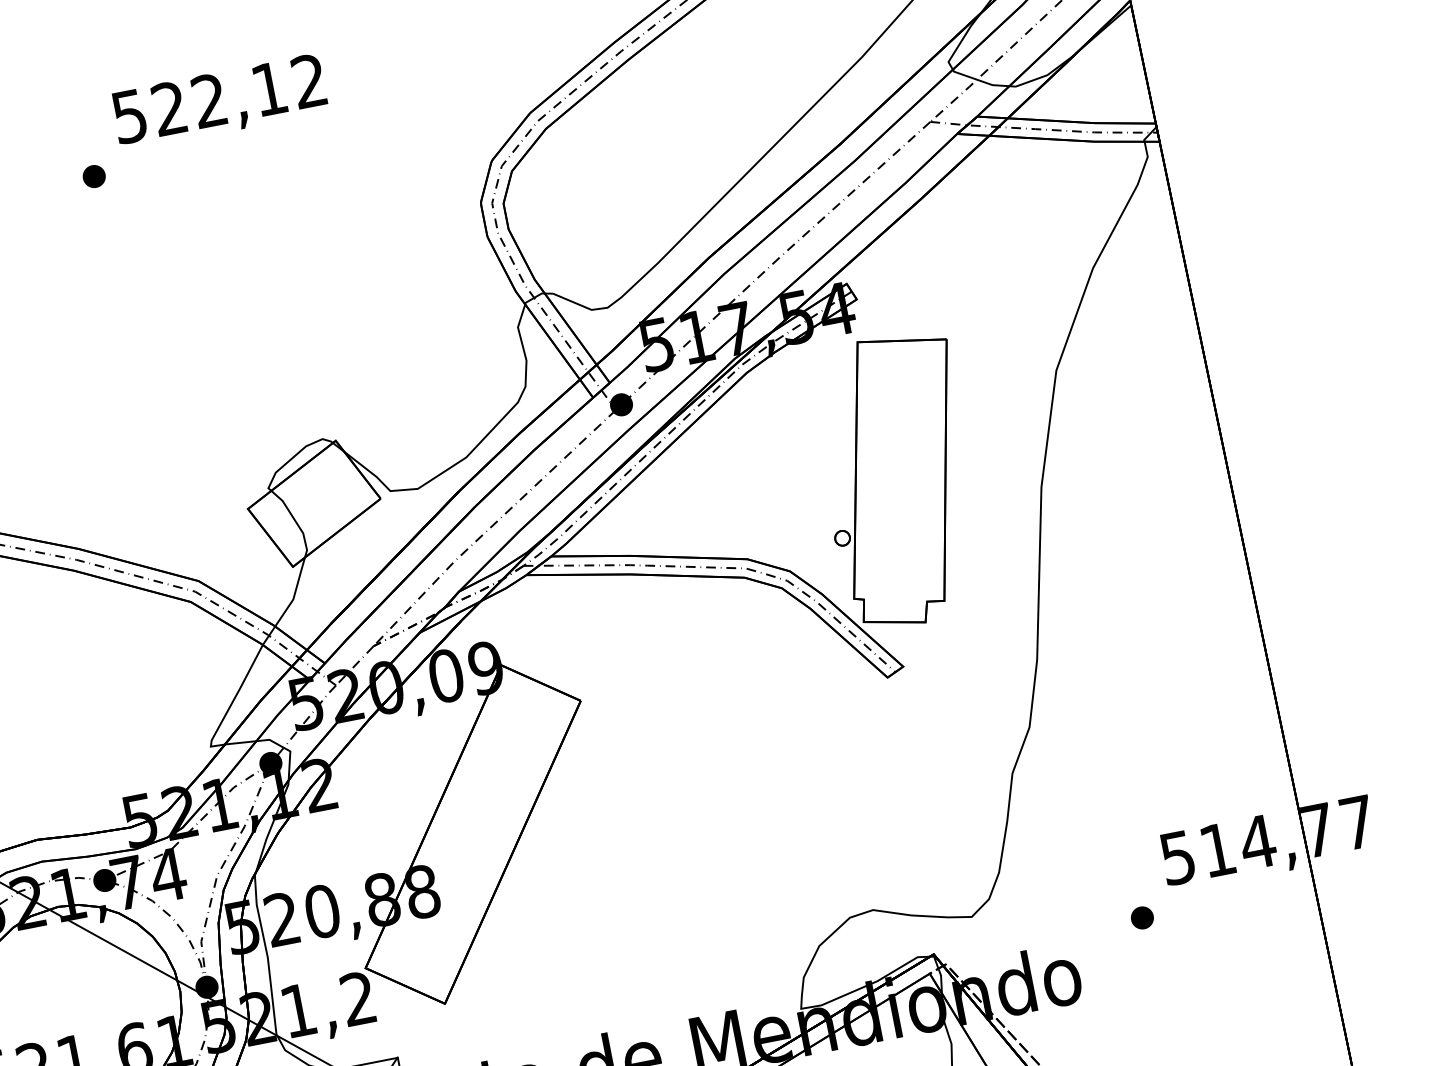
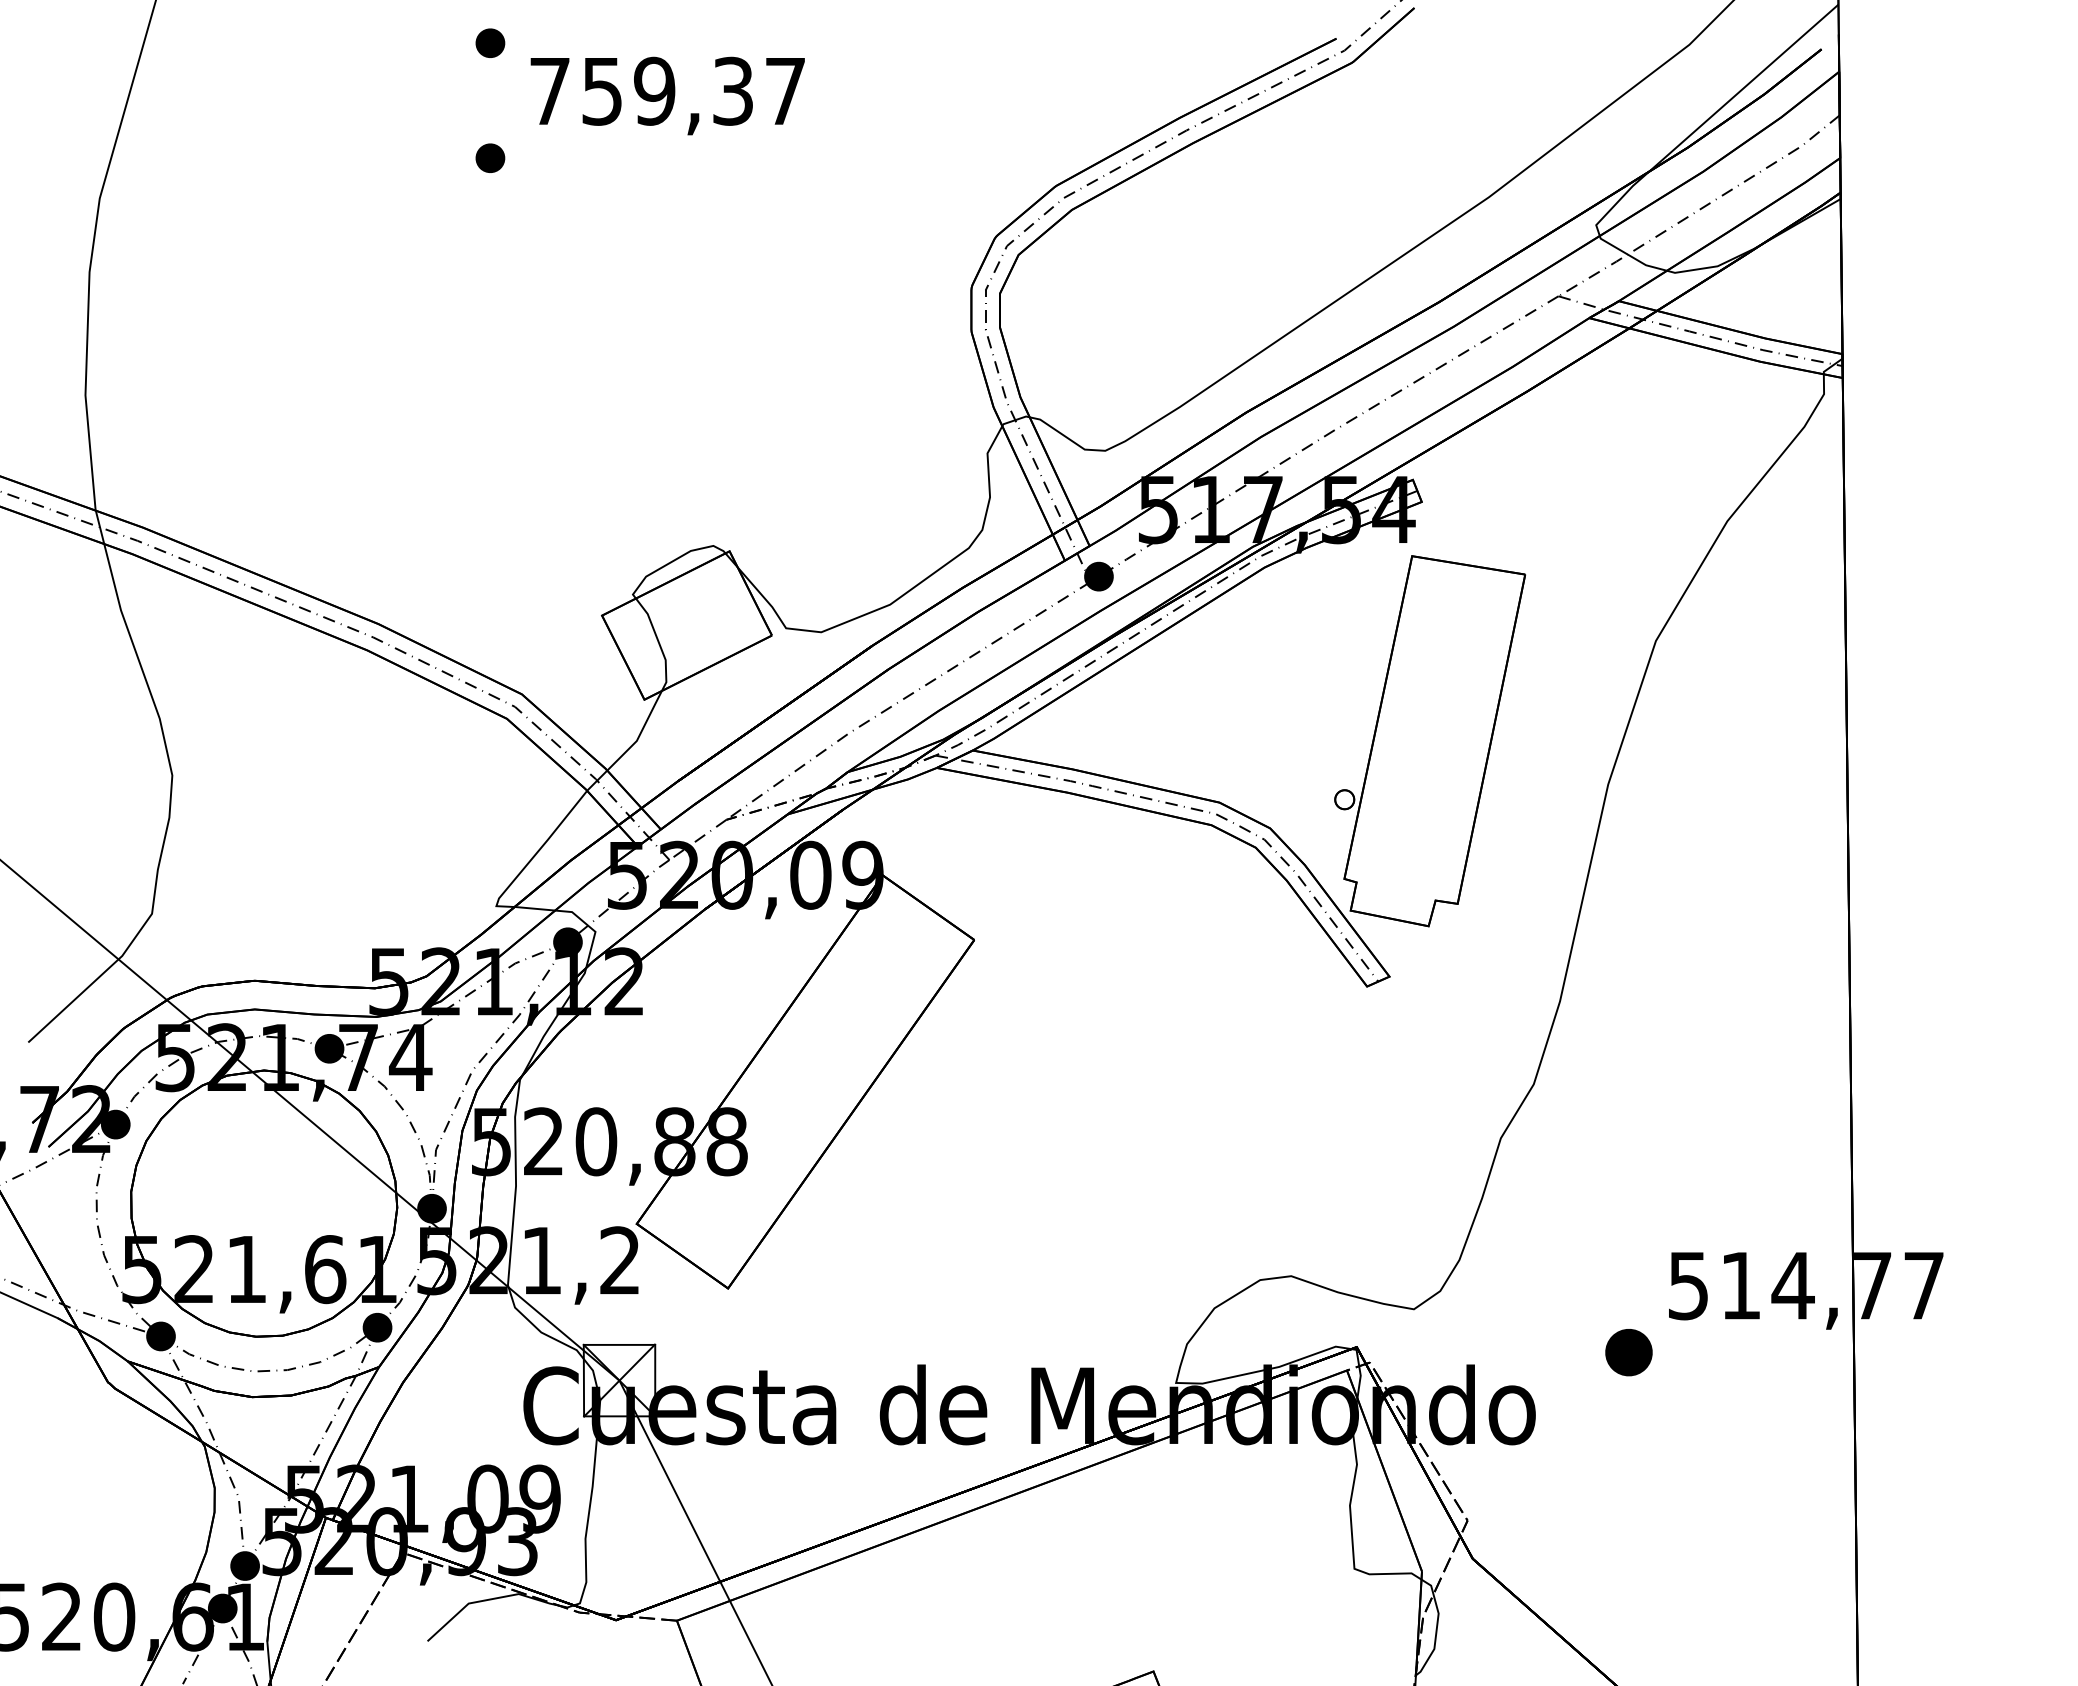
part: (76, 88) -> (490, 42), added
text: (219, 98) -> (667, 90), 522,12 -> 759,37
part: (1142, 917) -> (1628, 1352), size x1.6

